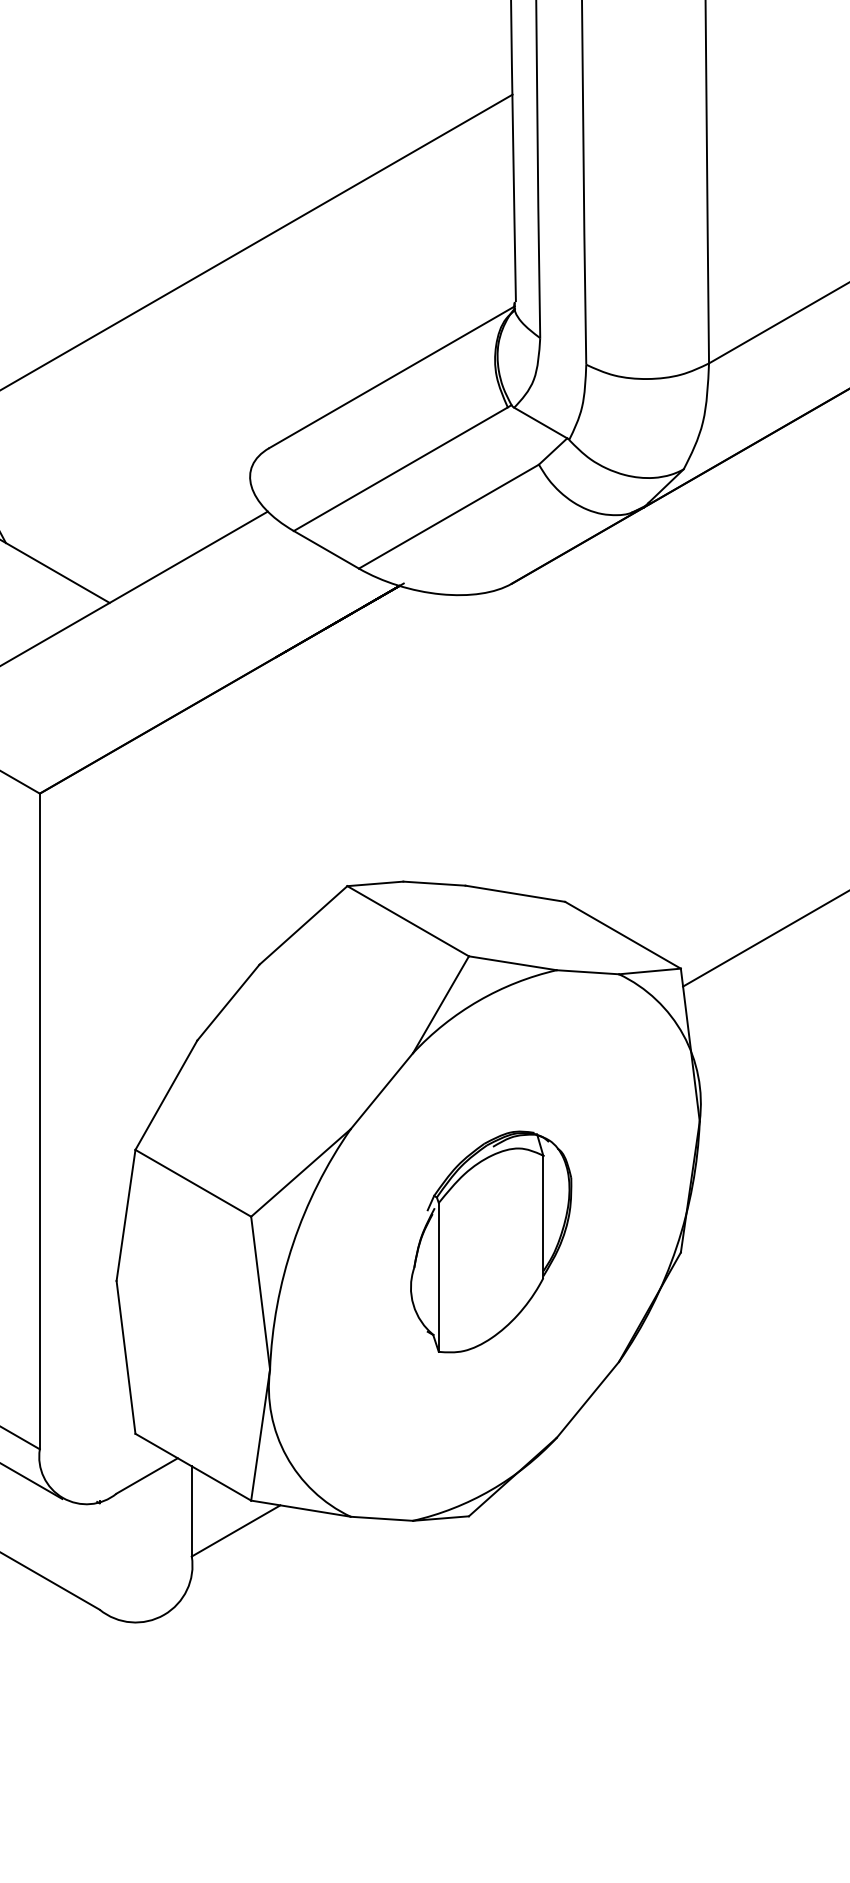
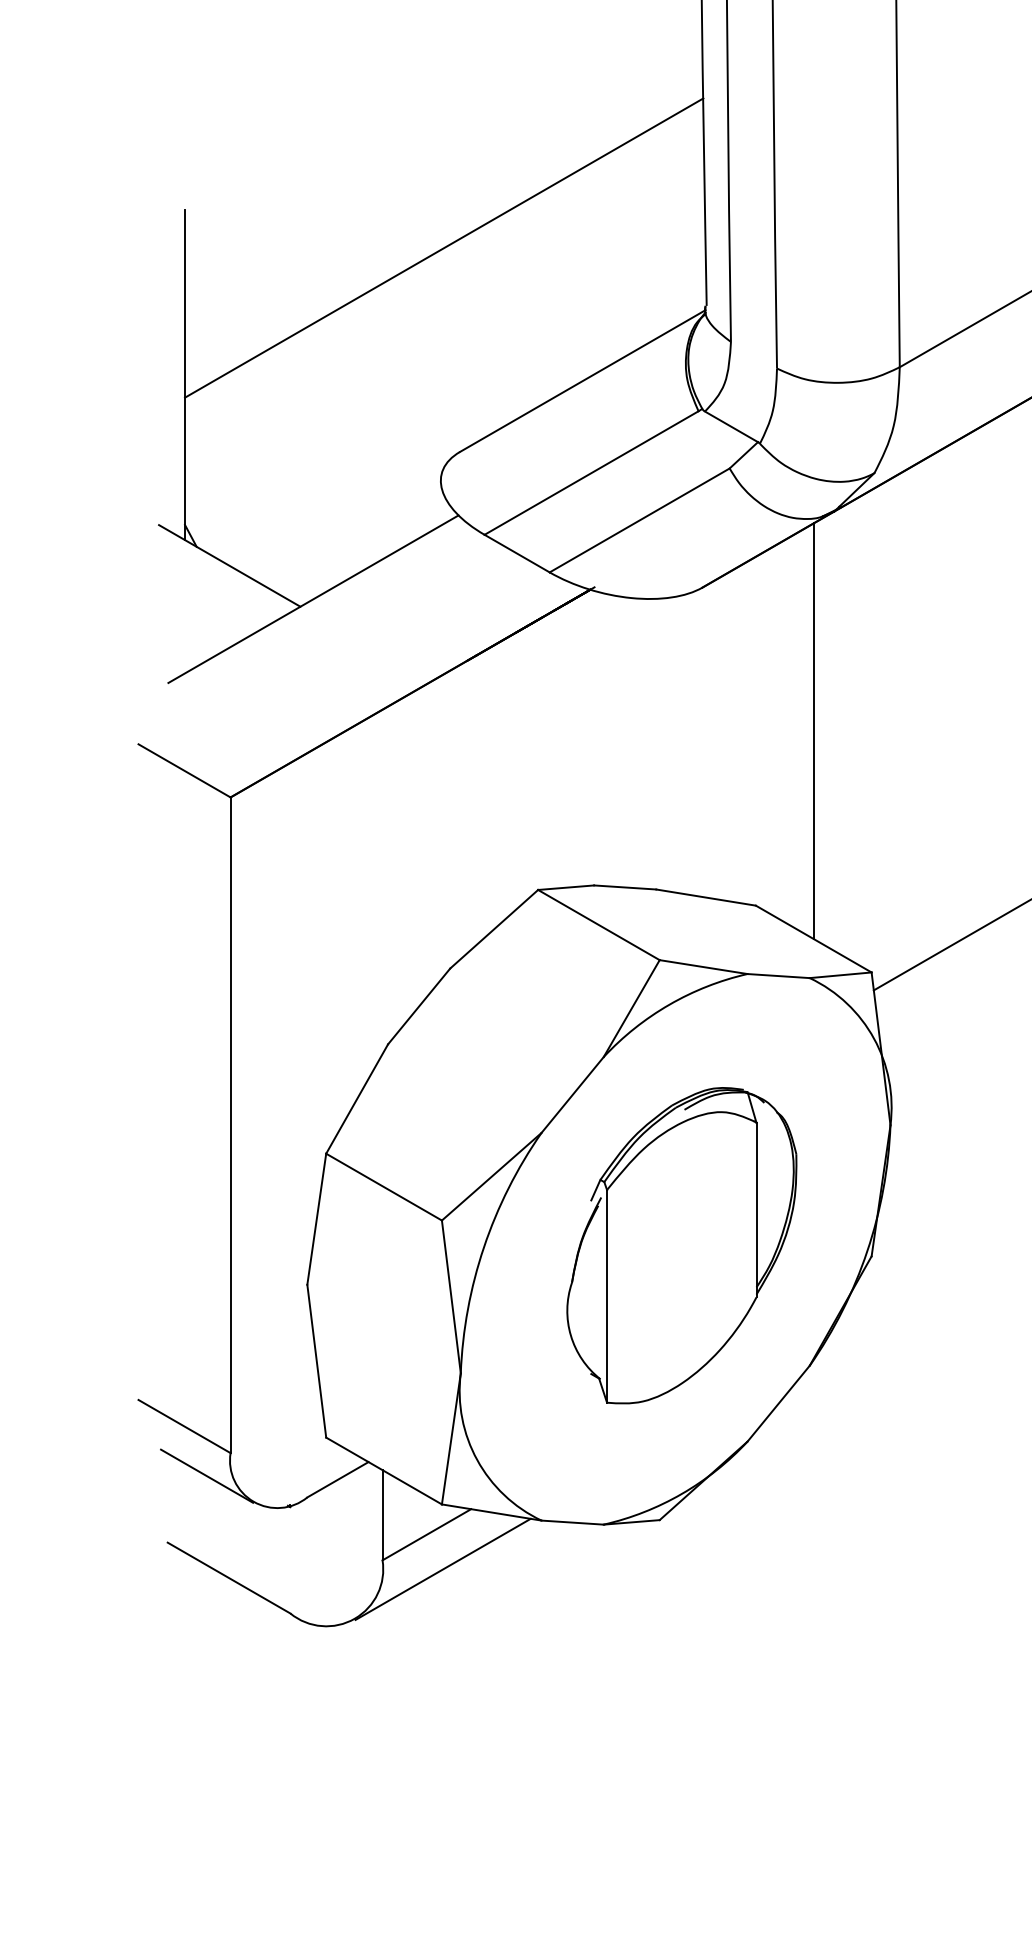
line: (622, 727) -> (813, 731), added
part: (490, 1241) -> (681, 1245), size x1.43
line: (251, 1564) -> (442, 1568), added

